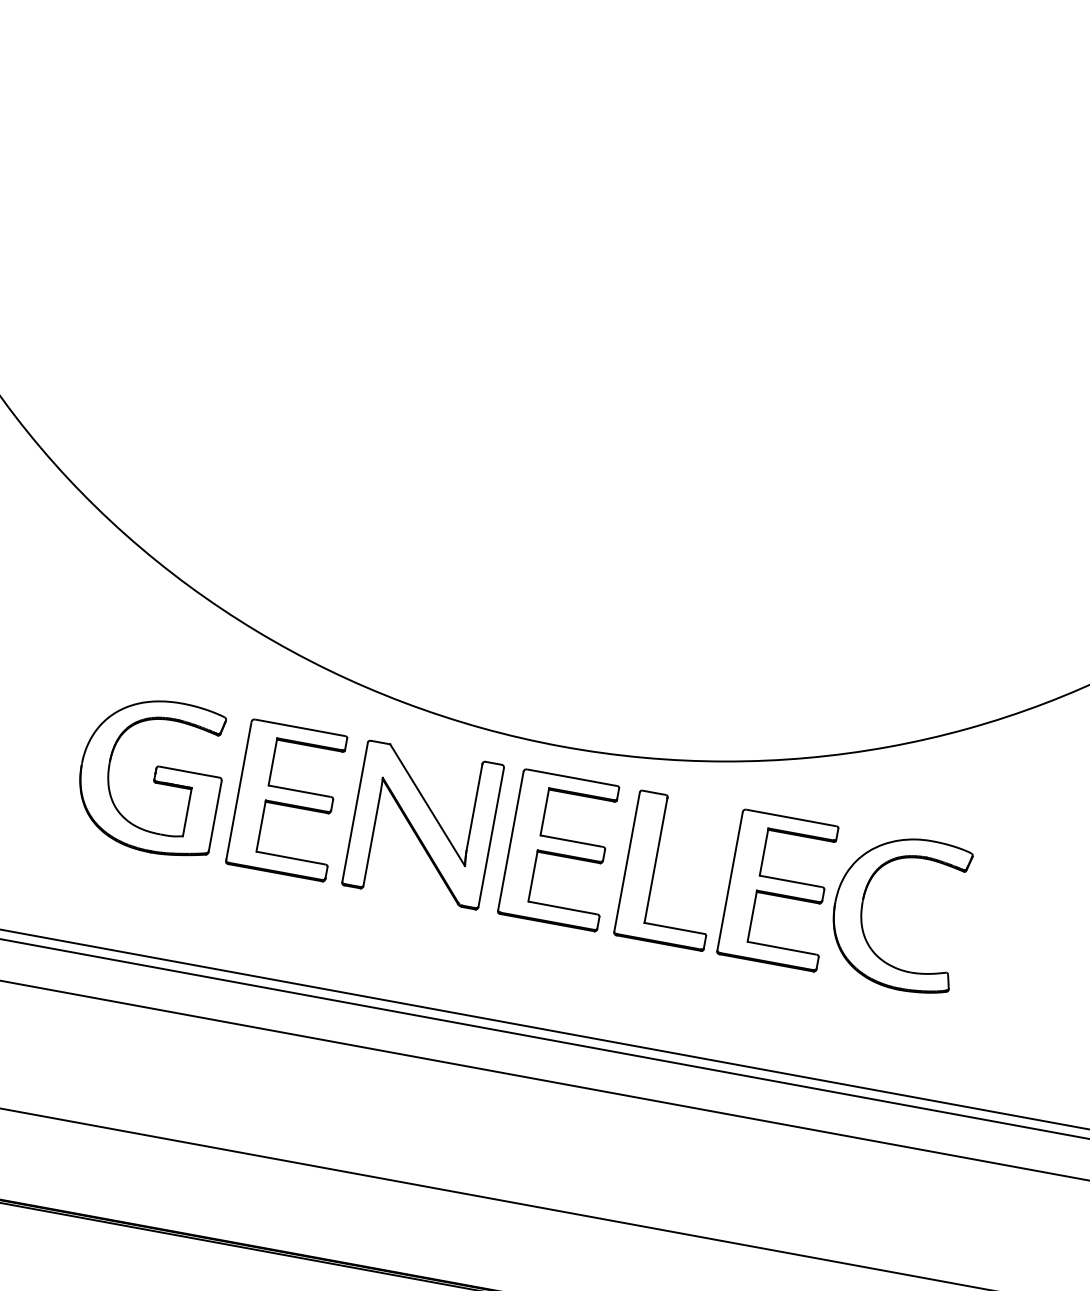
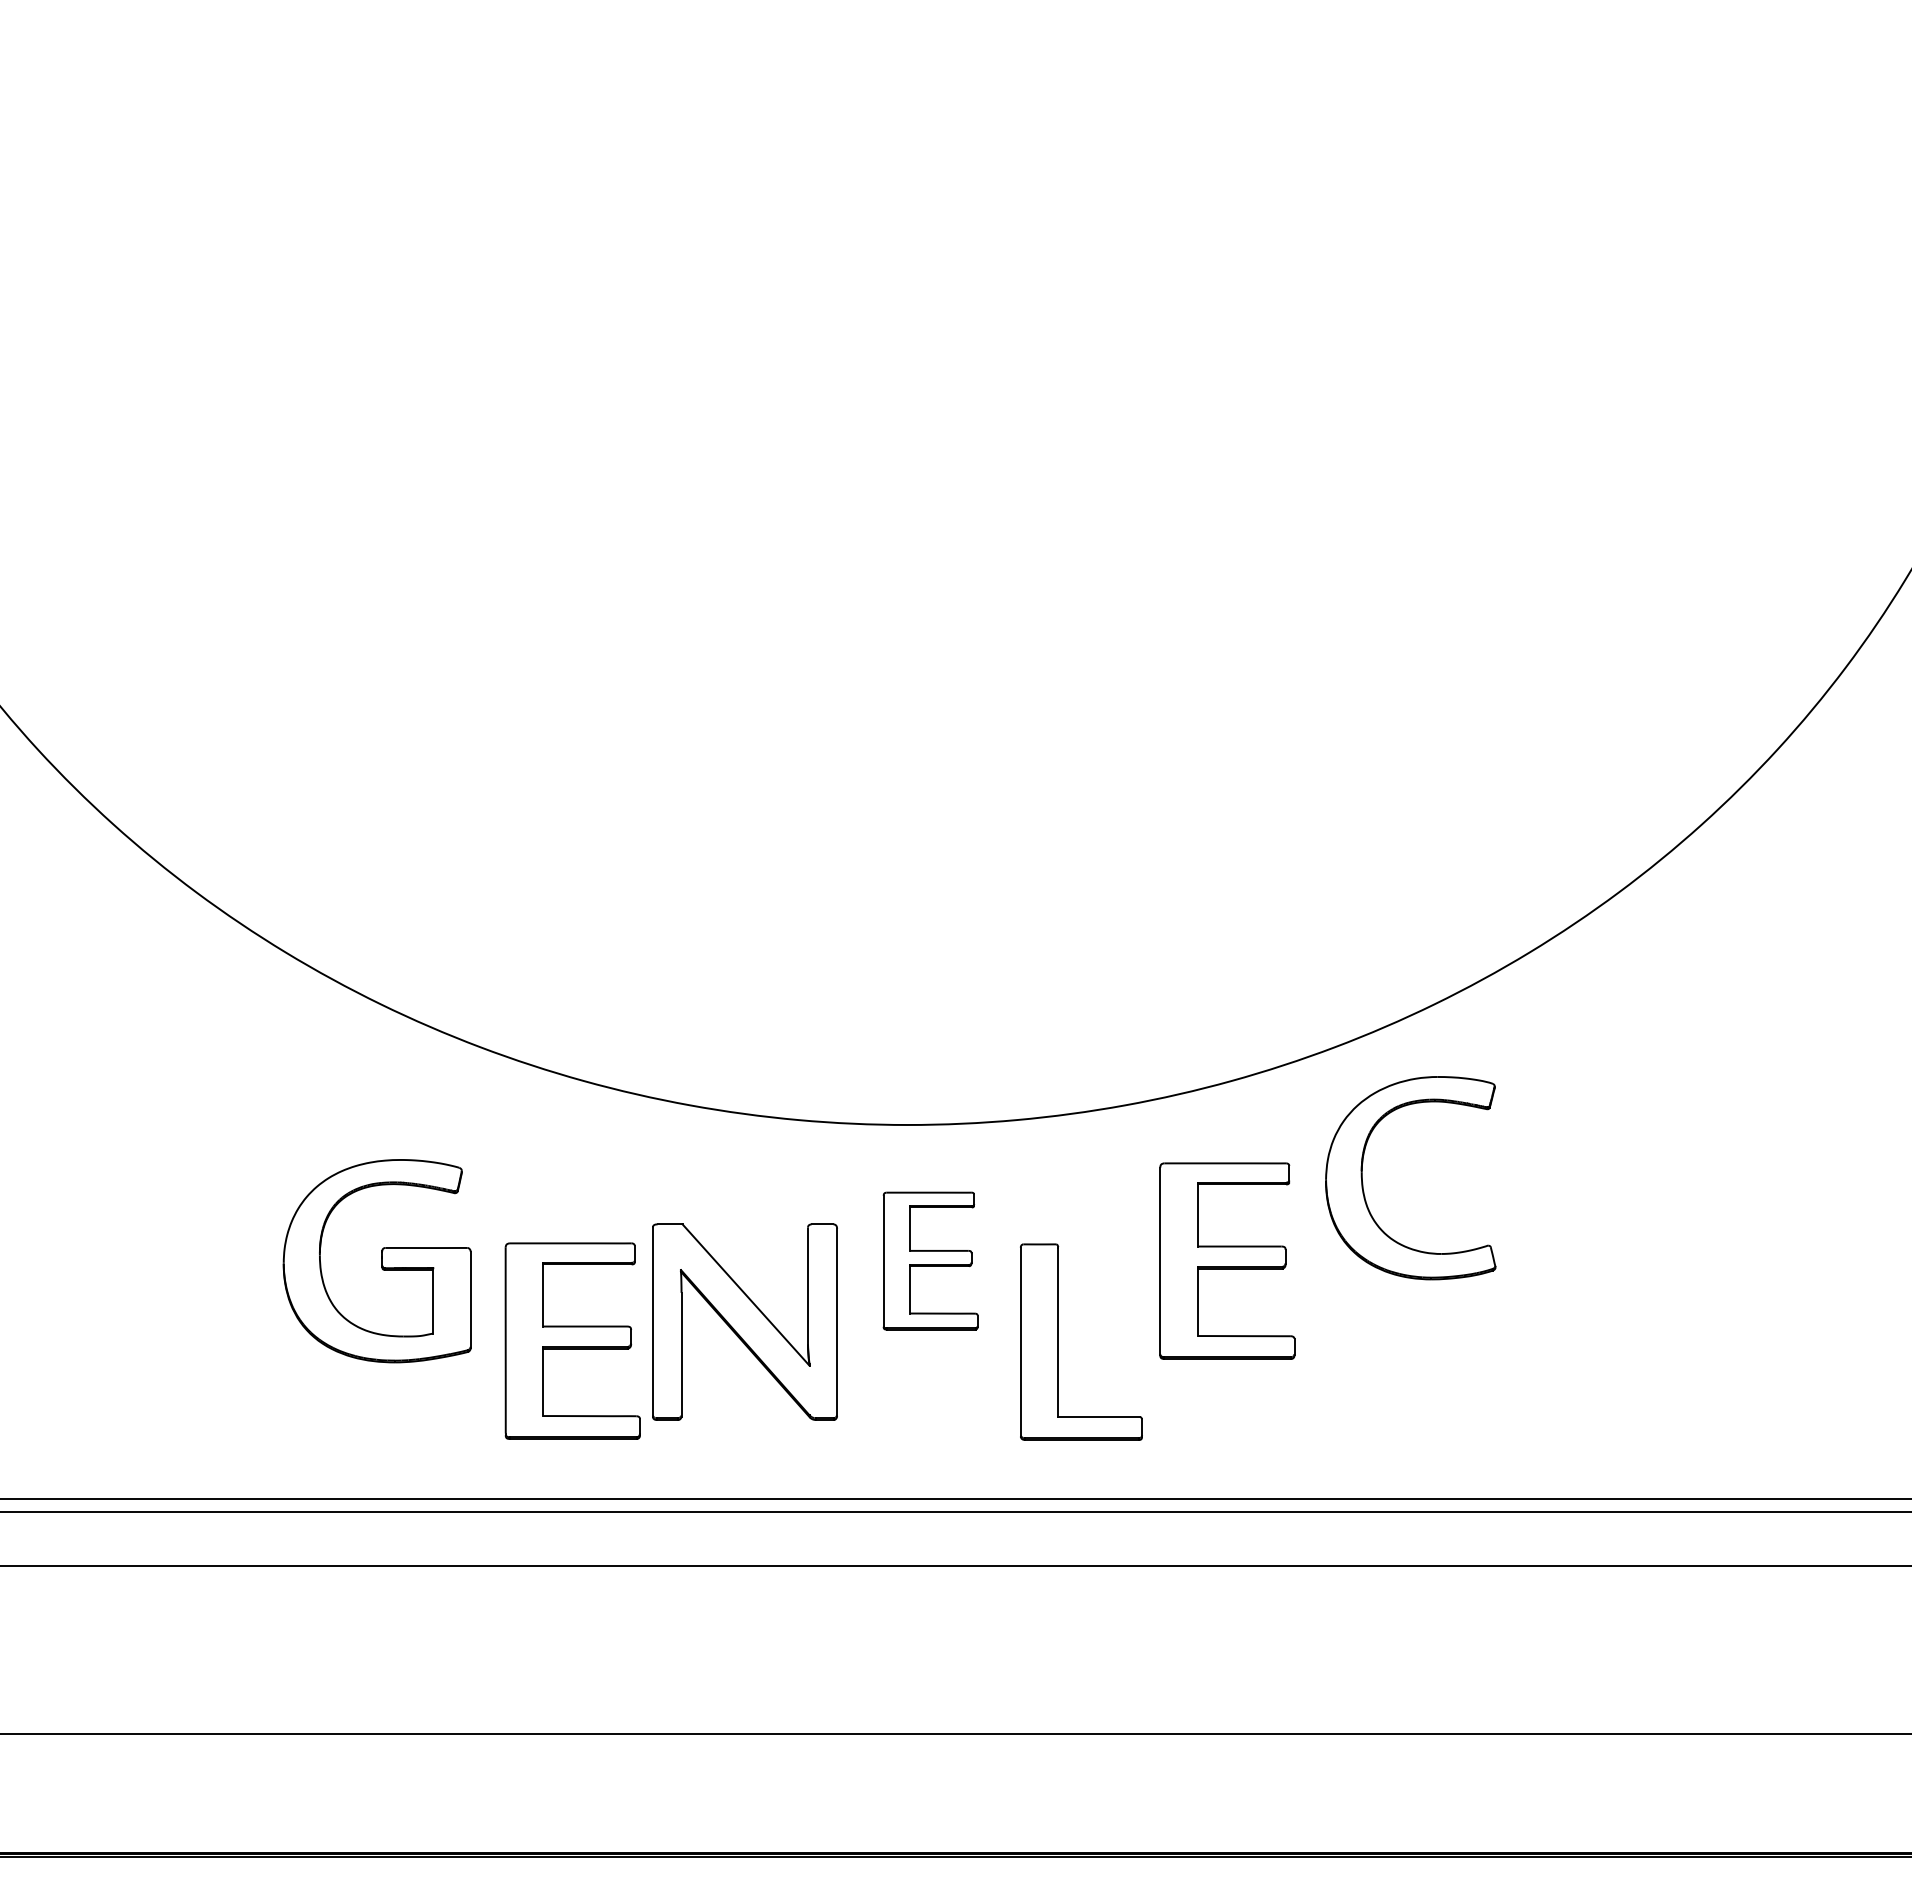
part: (288, 799) -> (572, 1340), moved
part: (422, 824) -> (744, 1321), moved
part: (560, 849) -> (930, 1260), size x0.7
part: (654, 867) -> (1058, 1341), moved
part: (862, 909) -> (1363, 1183), moved

